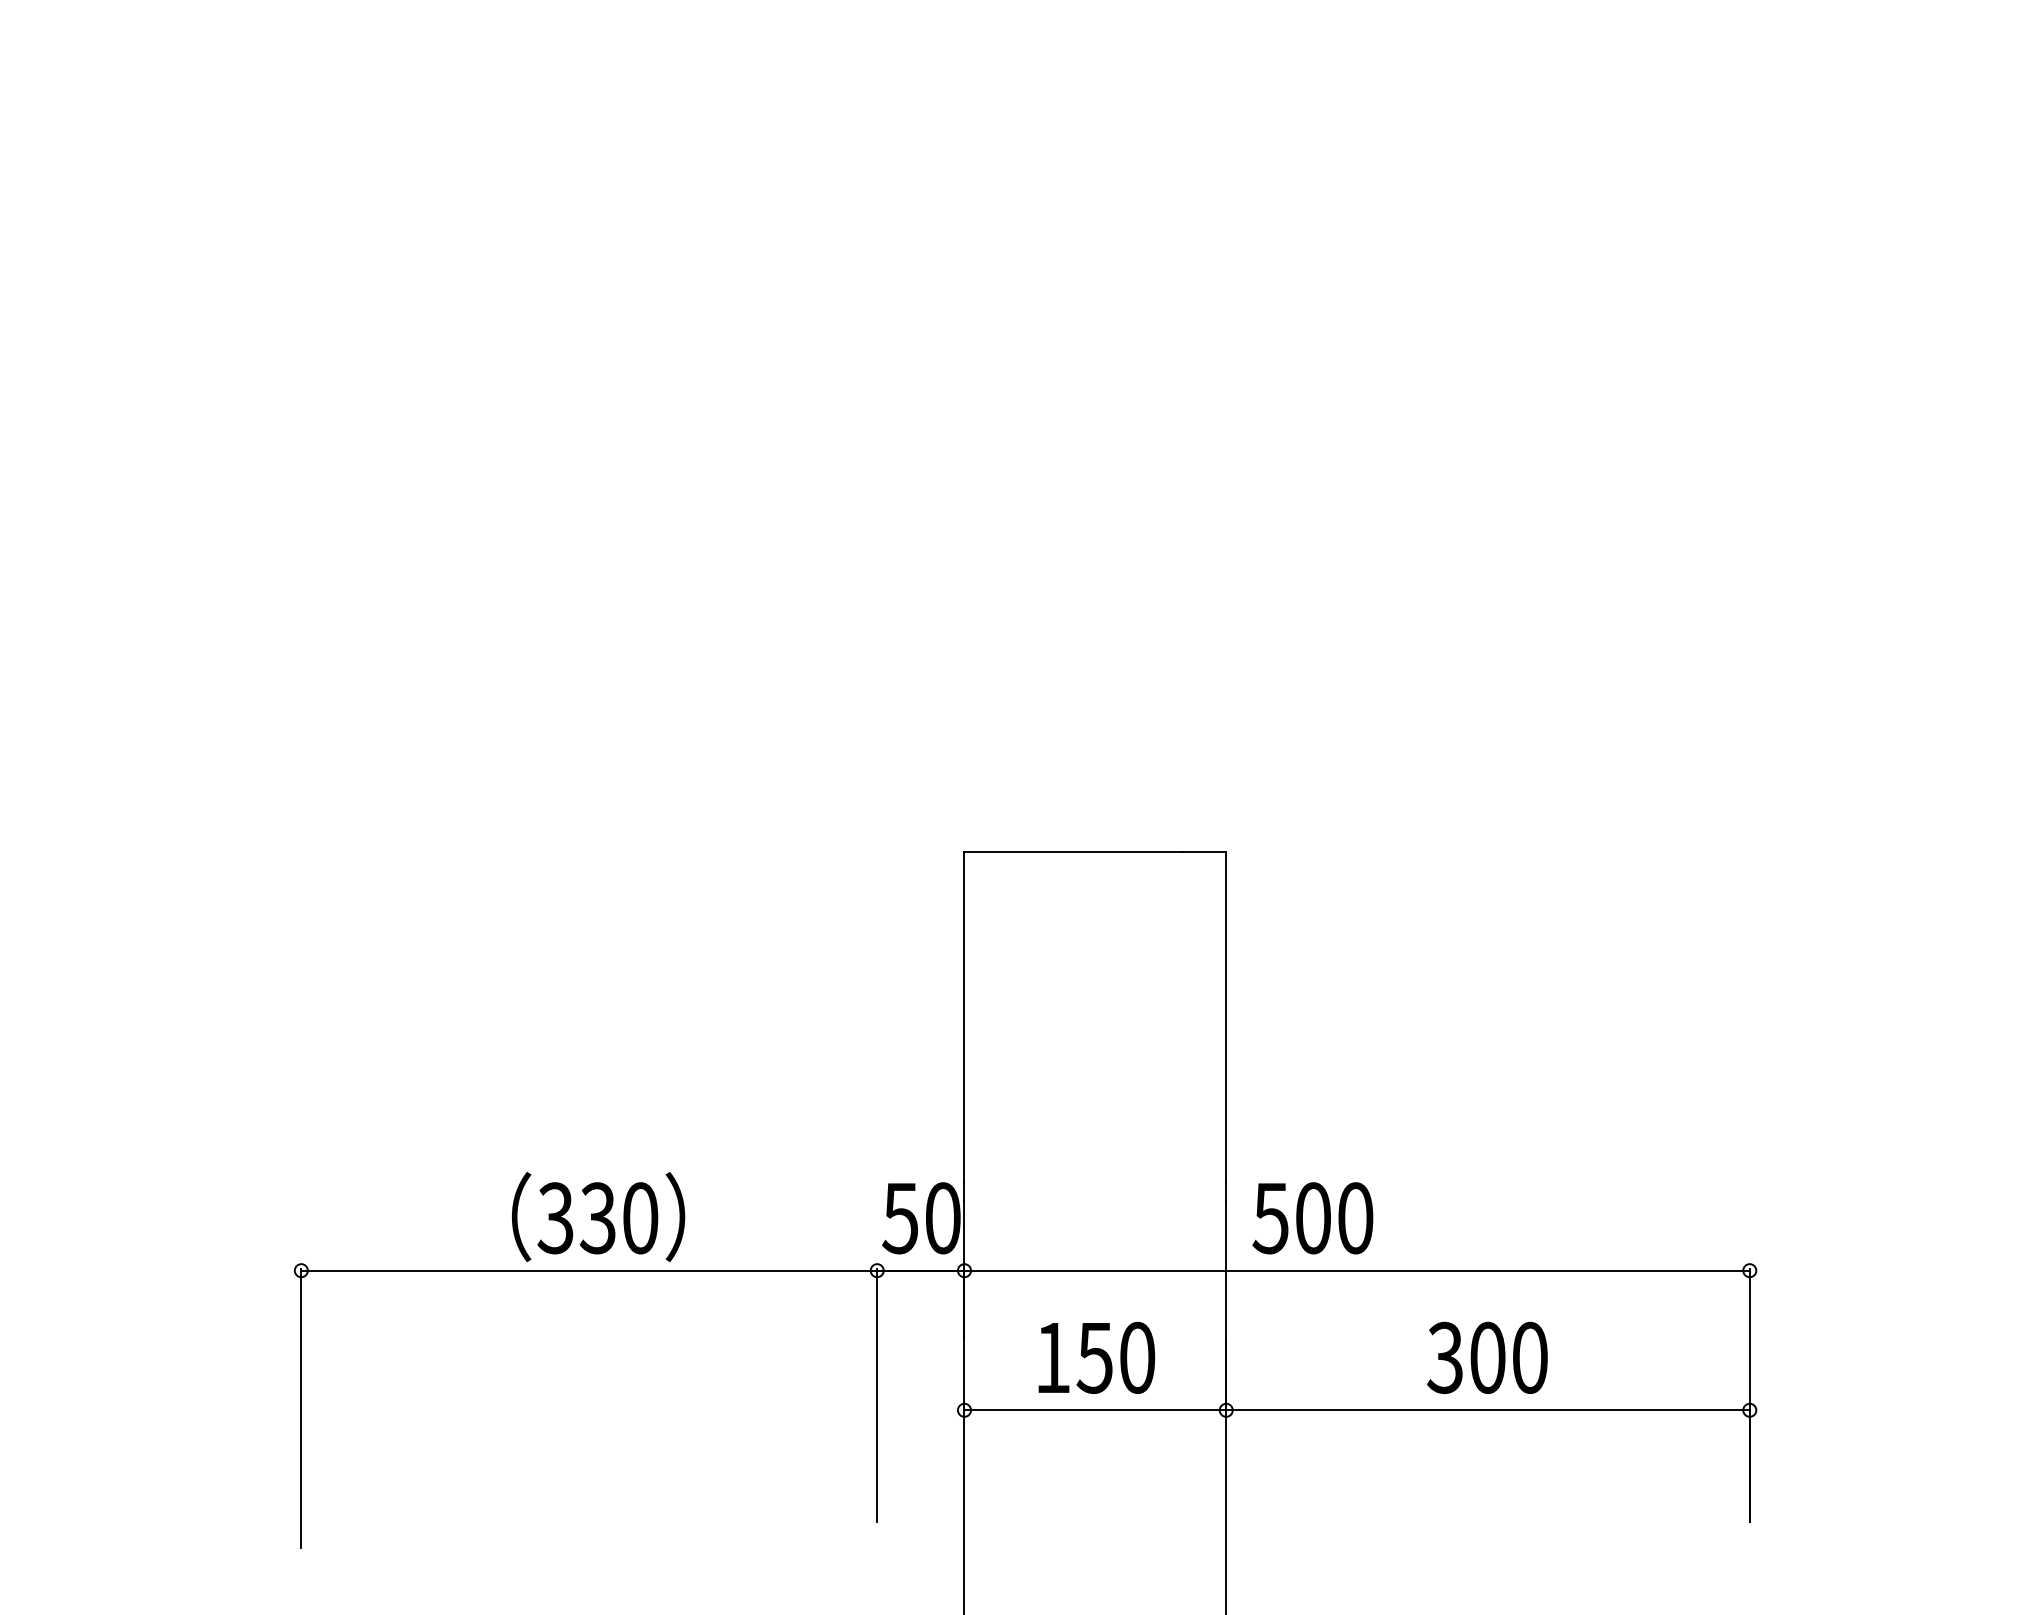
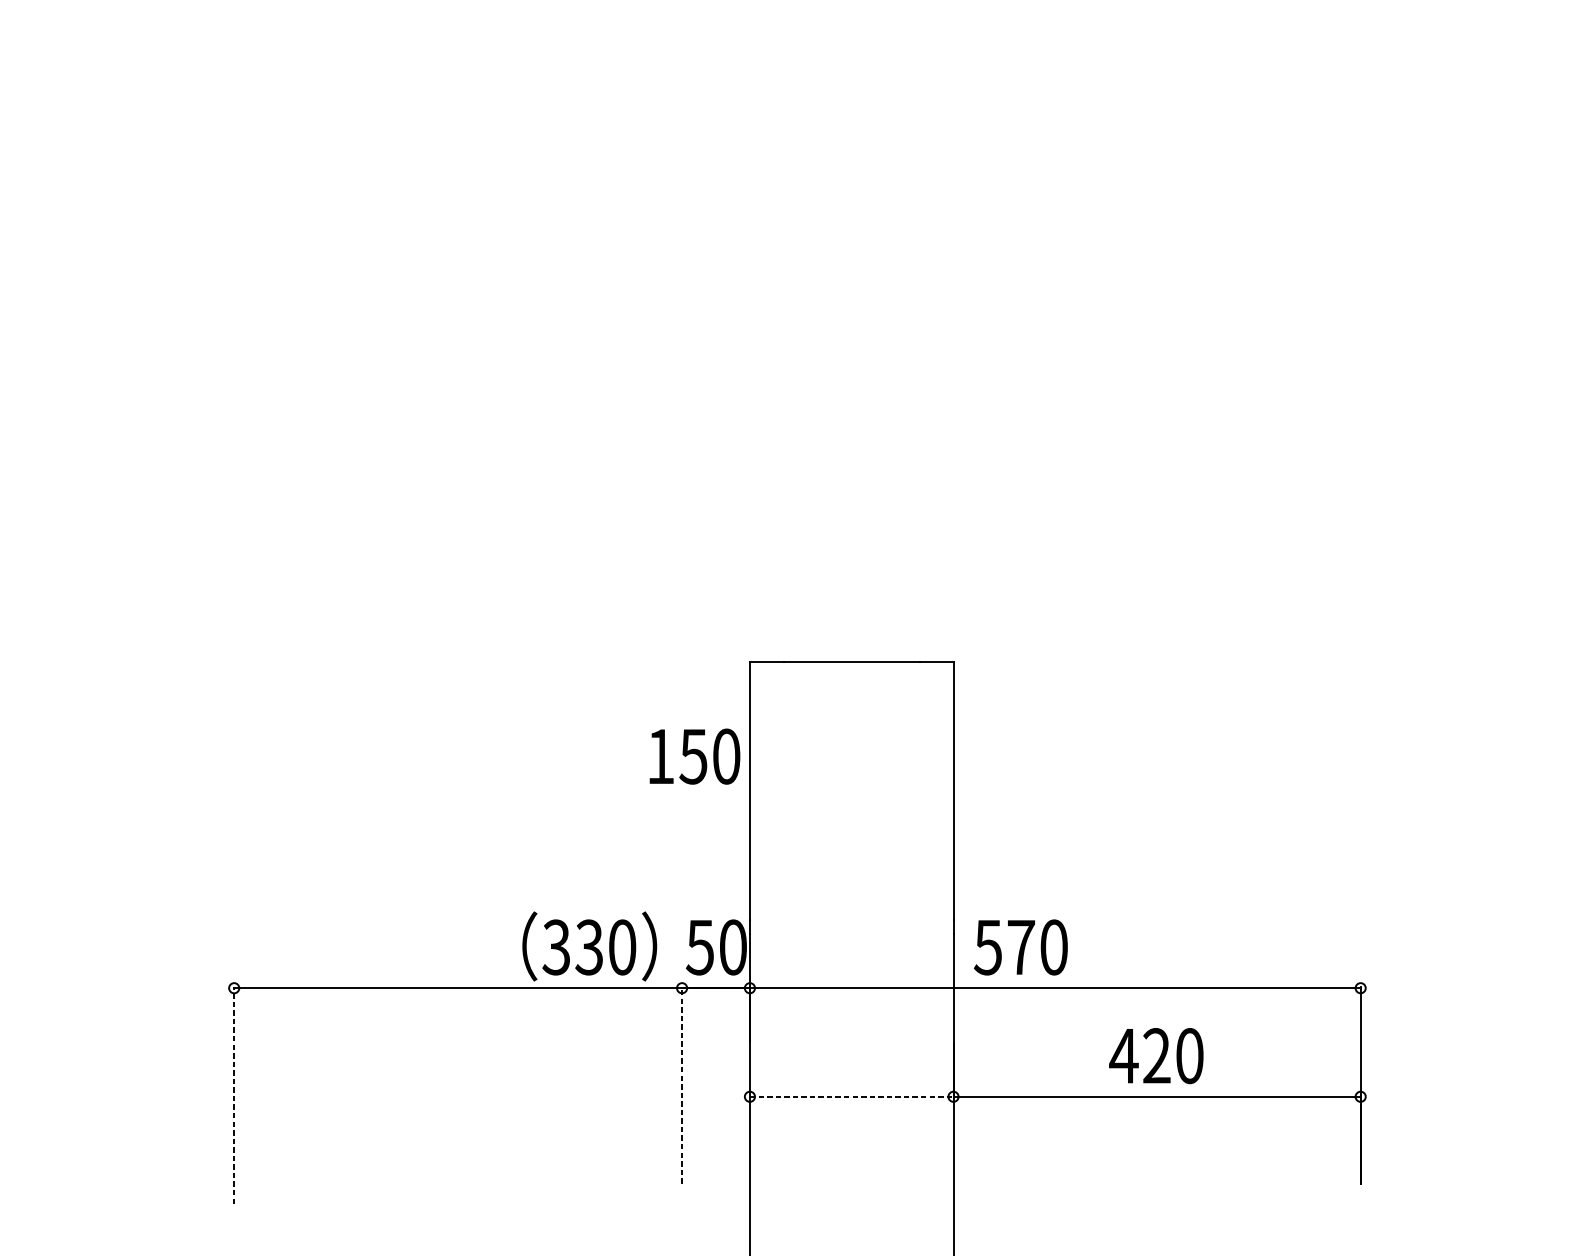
text: (598, 1217) -> (589, 946), moved
text: (1313, 1218) -> (1021, 947), 500 -> 570
text: (1096, 1357) -> (694, 756), moved
text: (1465, 1357) -> (1139, 1055), 300 -> 420
line: (877, 1395) -> (682, 1085), solid -> dashed
line: (301, 1408) -> (234, 1095), solid -> dashed
line: (1095, 1410) -> (851, 1096), solid -> dashed

